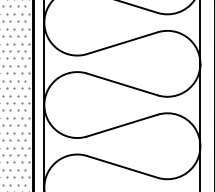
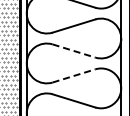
line: (123, 85) -> (74, 51), solid -> dashed
line: (123, 124) -> (74, 75), solid -> dashed

